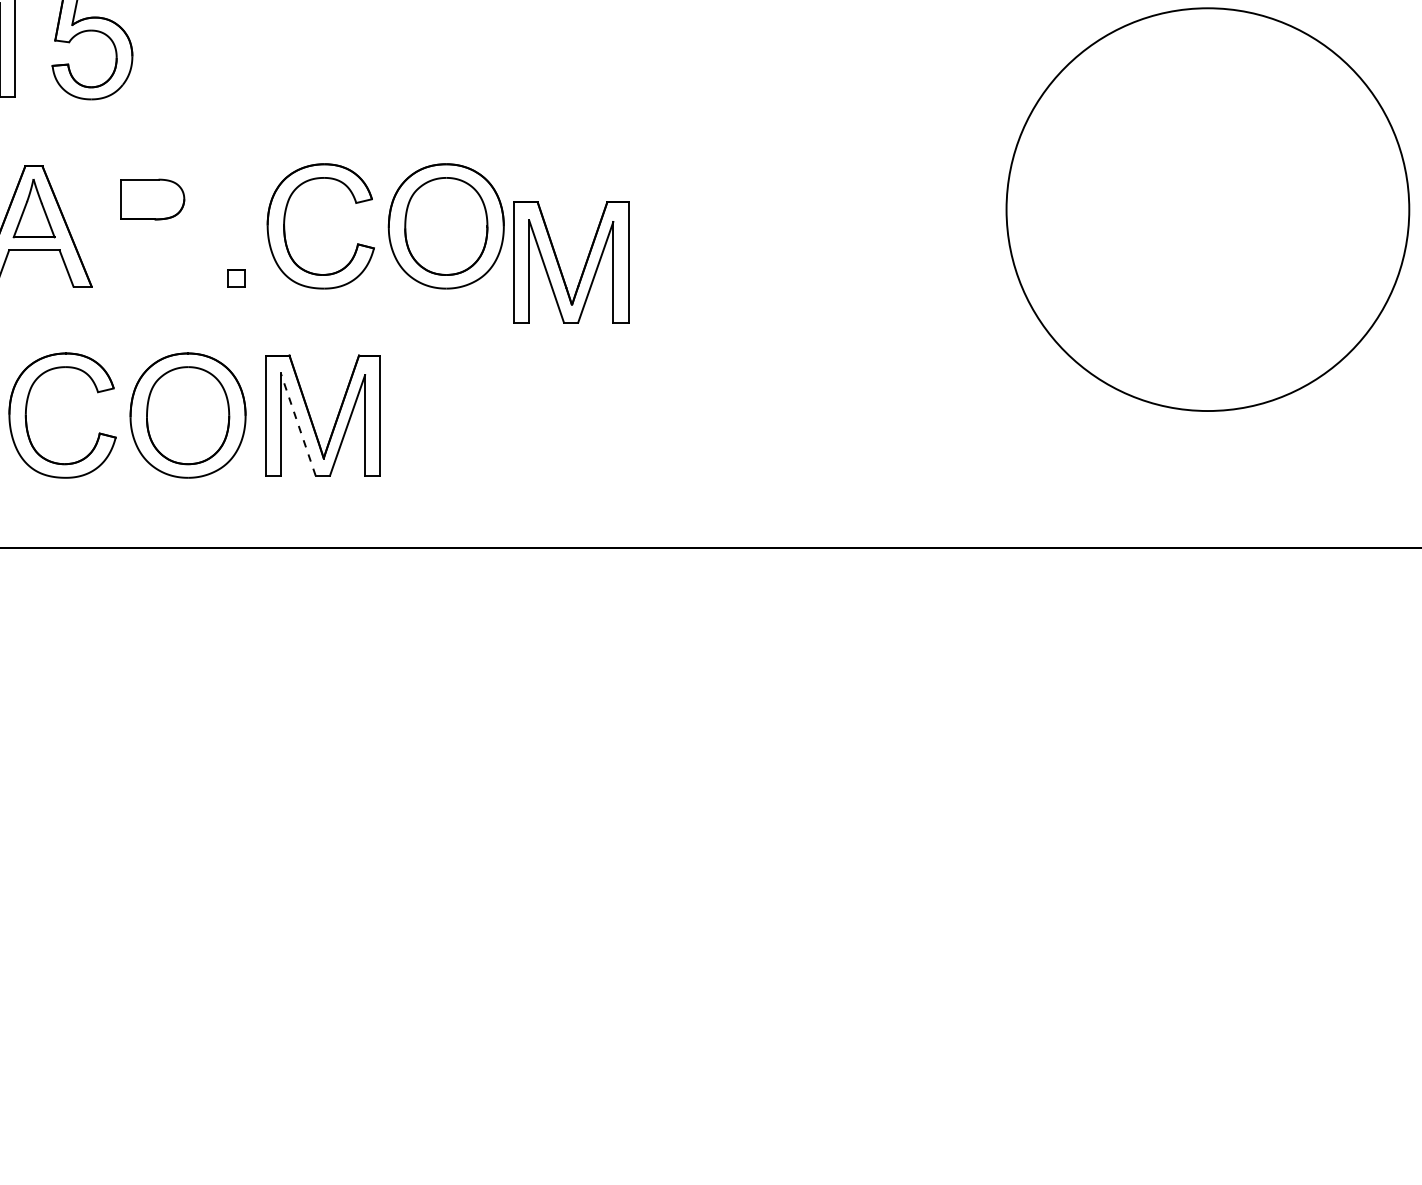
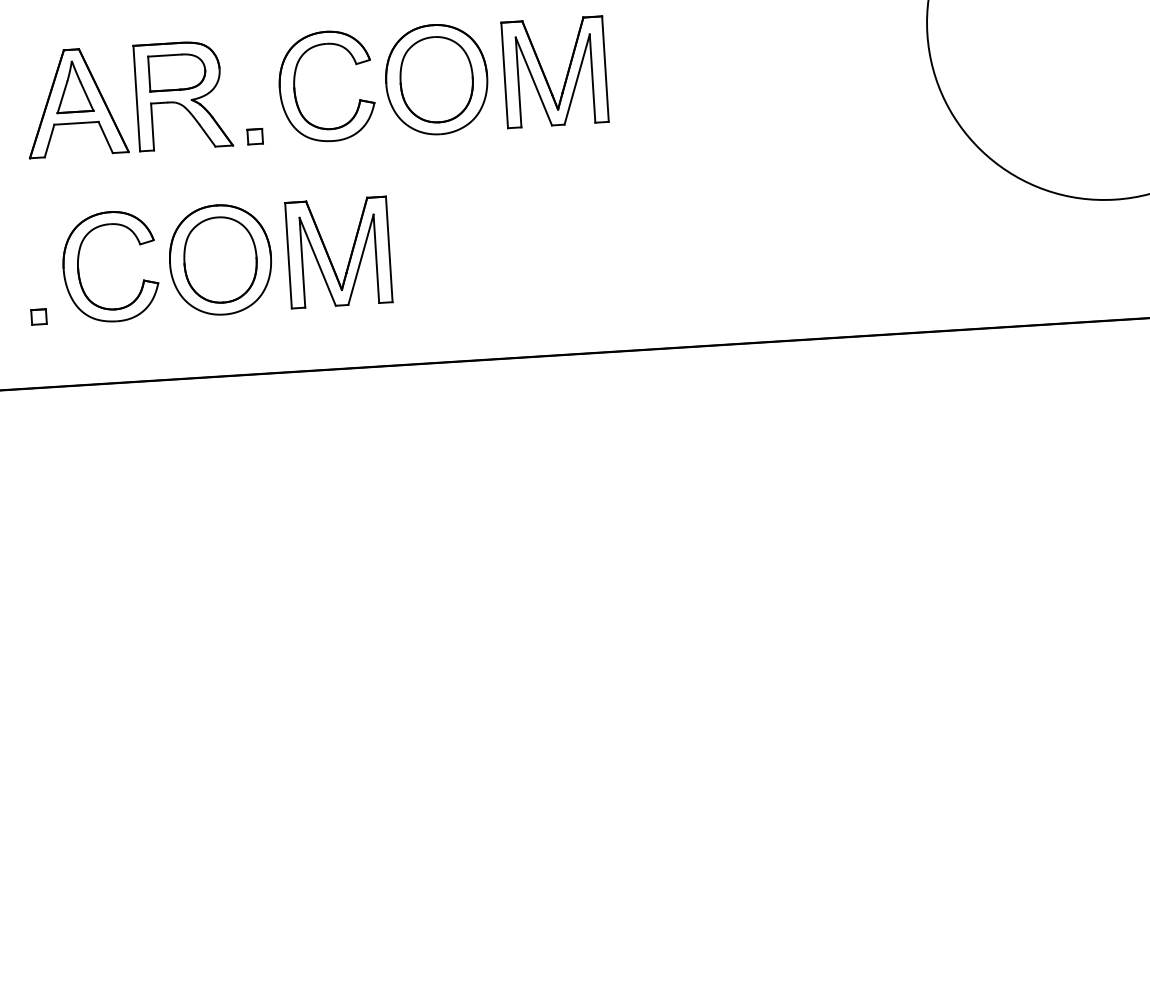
part: (157, 226) -> (183, 95), added
part: (560, 266) -> (545, 76), moved
line: (298, 424) -> (317, 261), dashed -> solid

